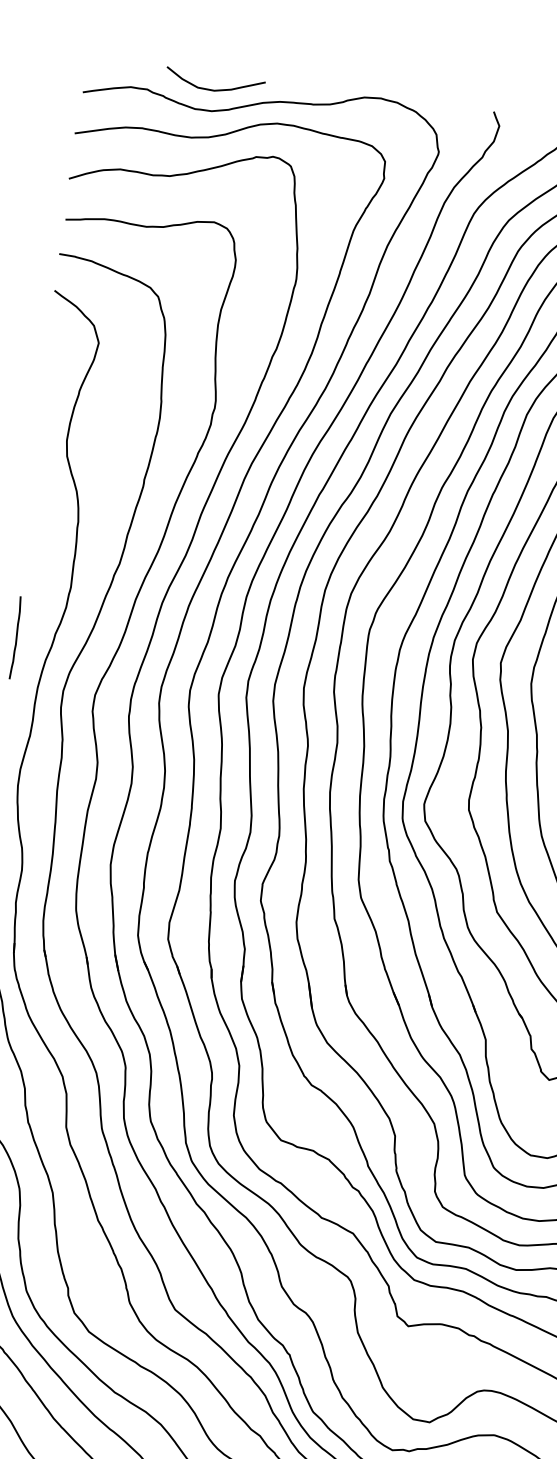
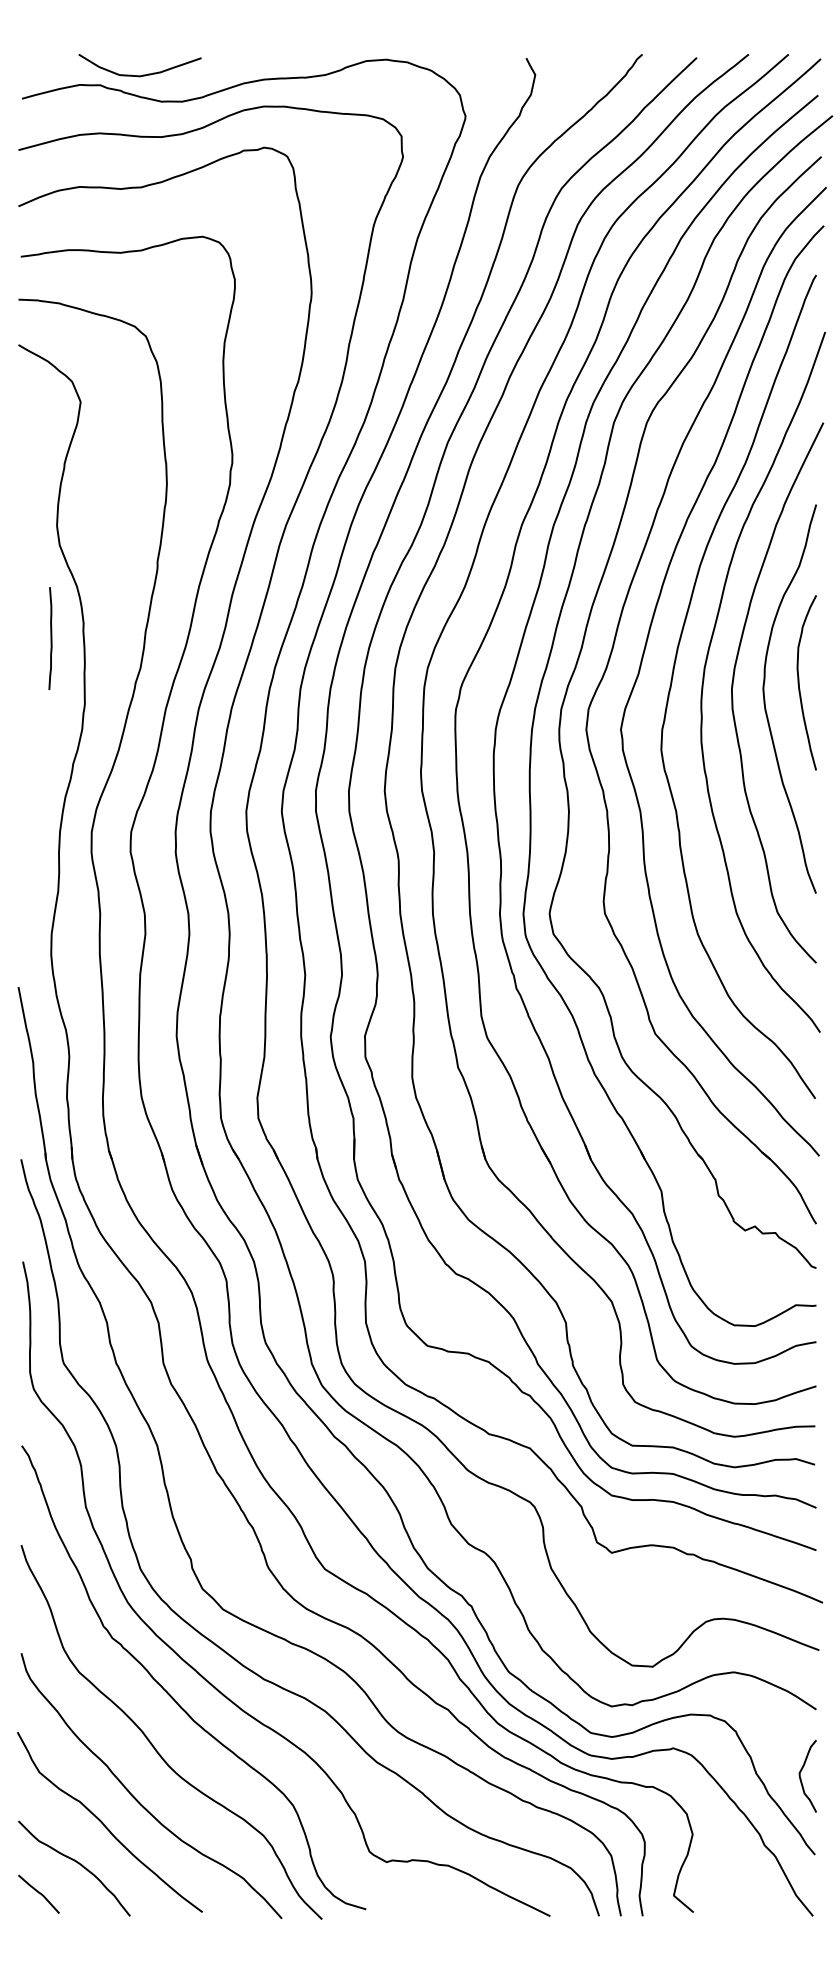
curve: (217, 89) -> (143, 74), moved
curve: (15, 637) -> (50, 638), moved

